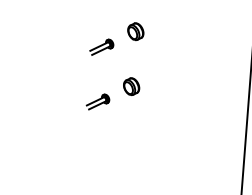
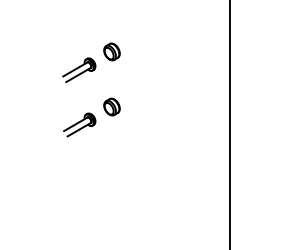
part: (102, 46) -> (79, 69), size x1.43
part: (97, 101) -> (79, 124), size x1.43

